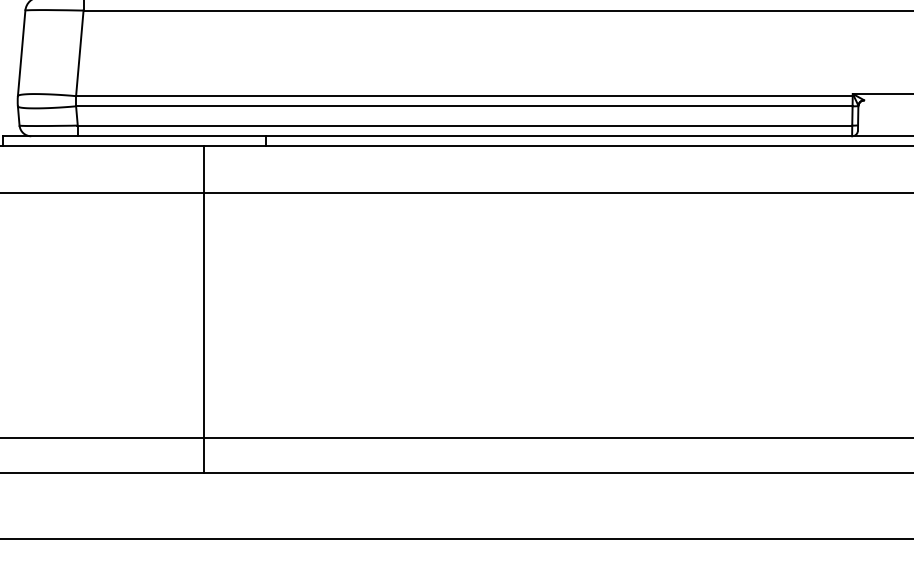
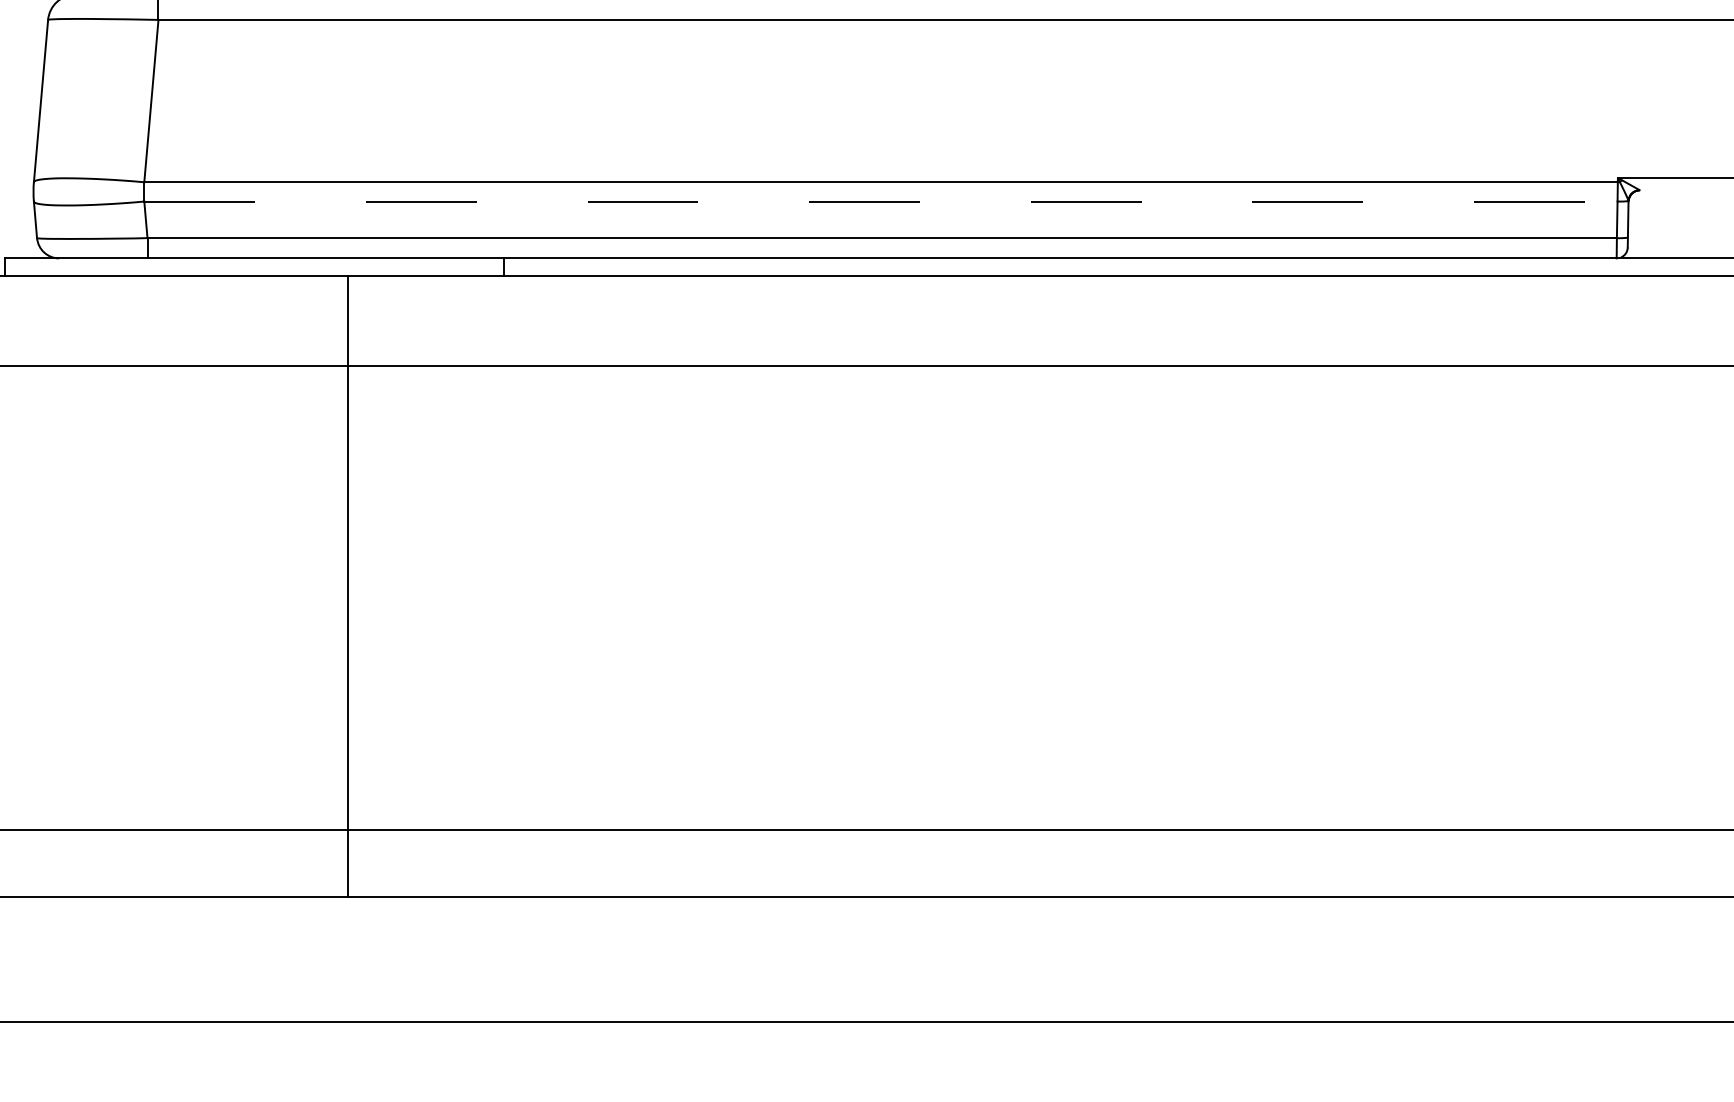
line: (464, 106) -> (881, 201), solid -> dashed
line: (203, 308) -> (348, 585), moved

